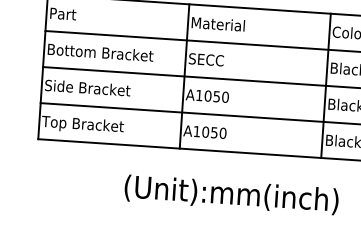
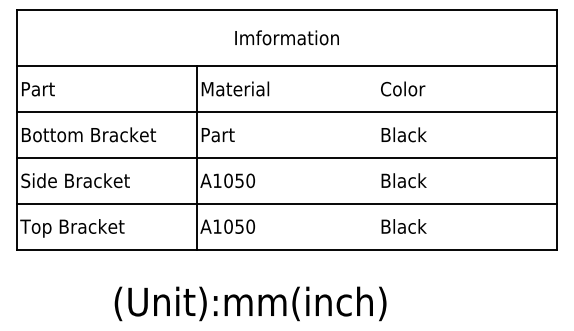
text: (206, 59) -> (223, 134), SECC -> Part
line: (325, 85) -> (376, 157), removed
text: (231, 194) -> (250, 303), moved

